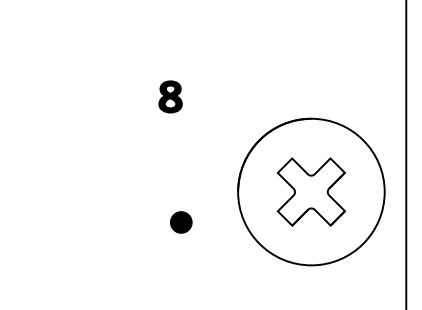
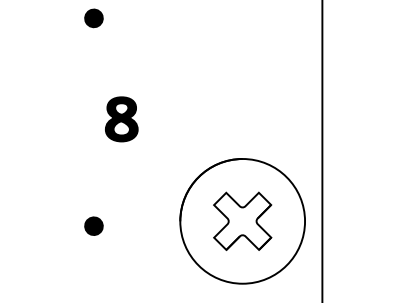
part: (170, 97) -> (121, 119), size x1.67
part: (311, 192) -> (242, 221), moved
part: (180, 221) -> (93, 225), moved

